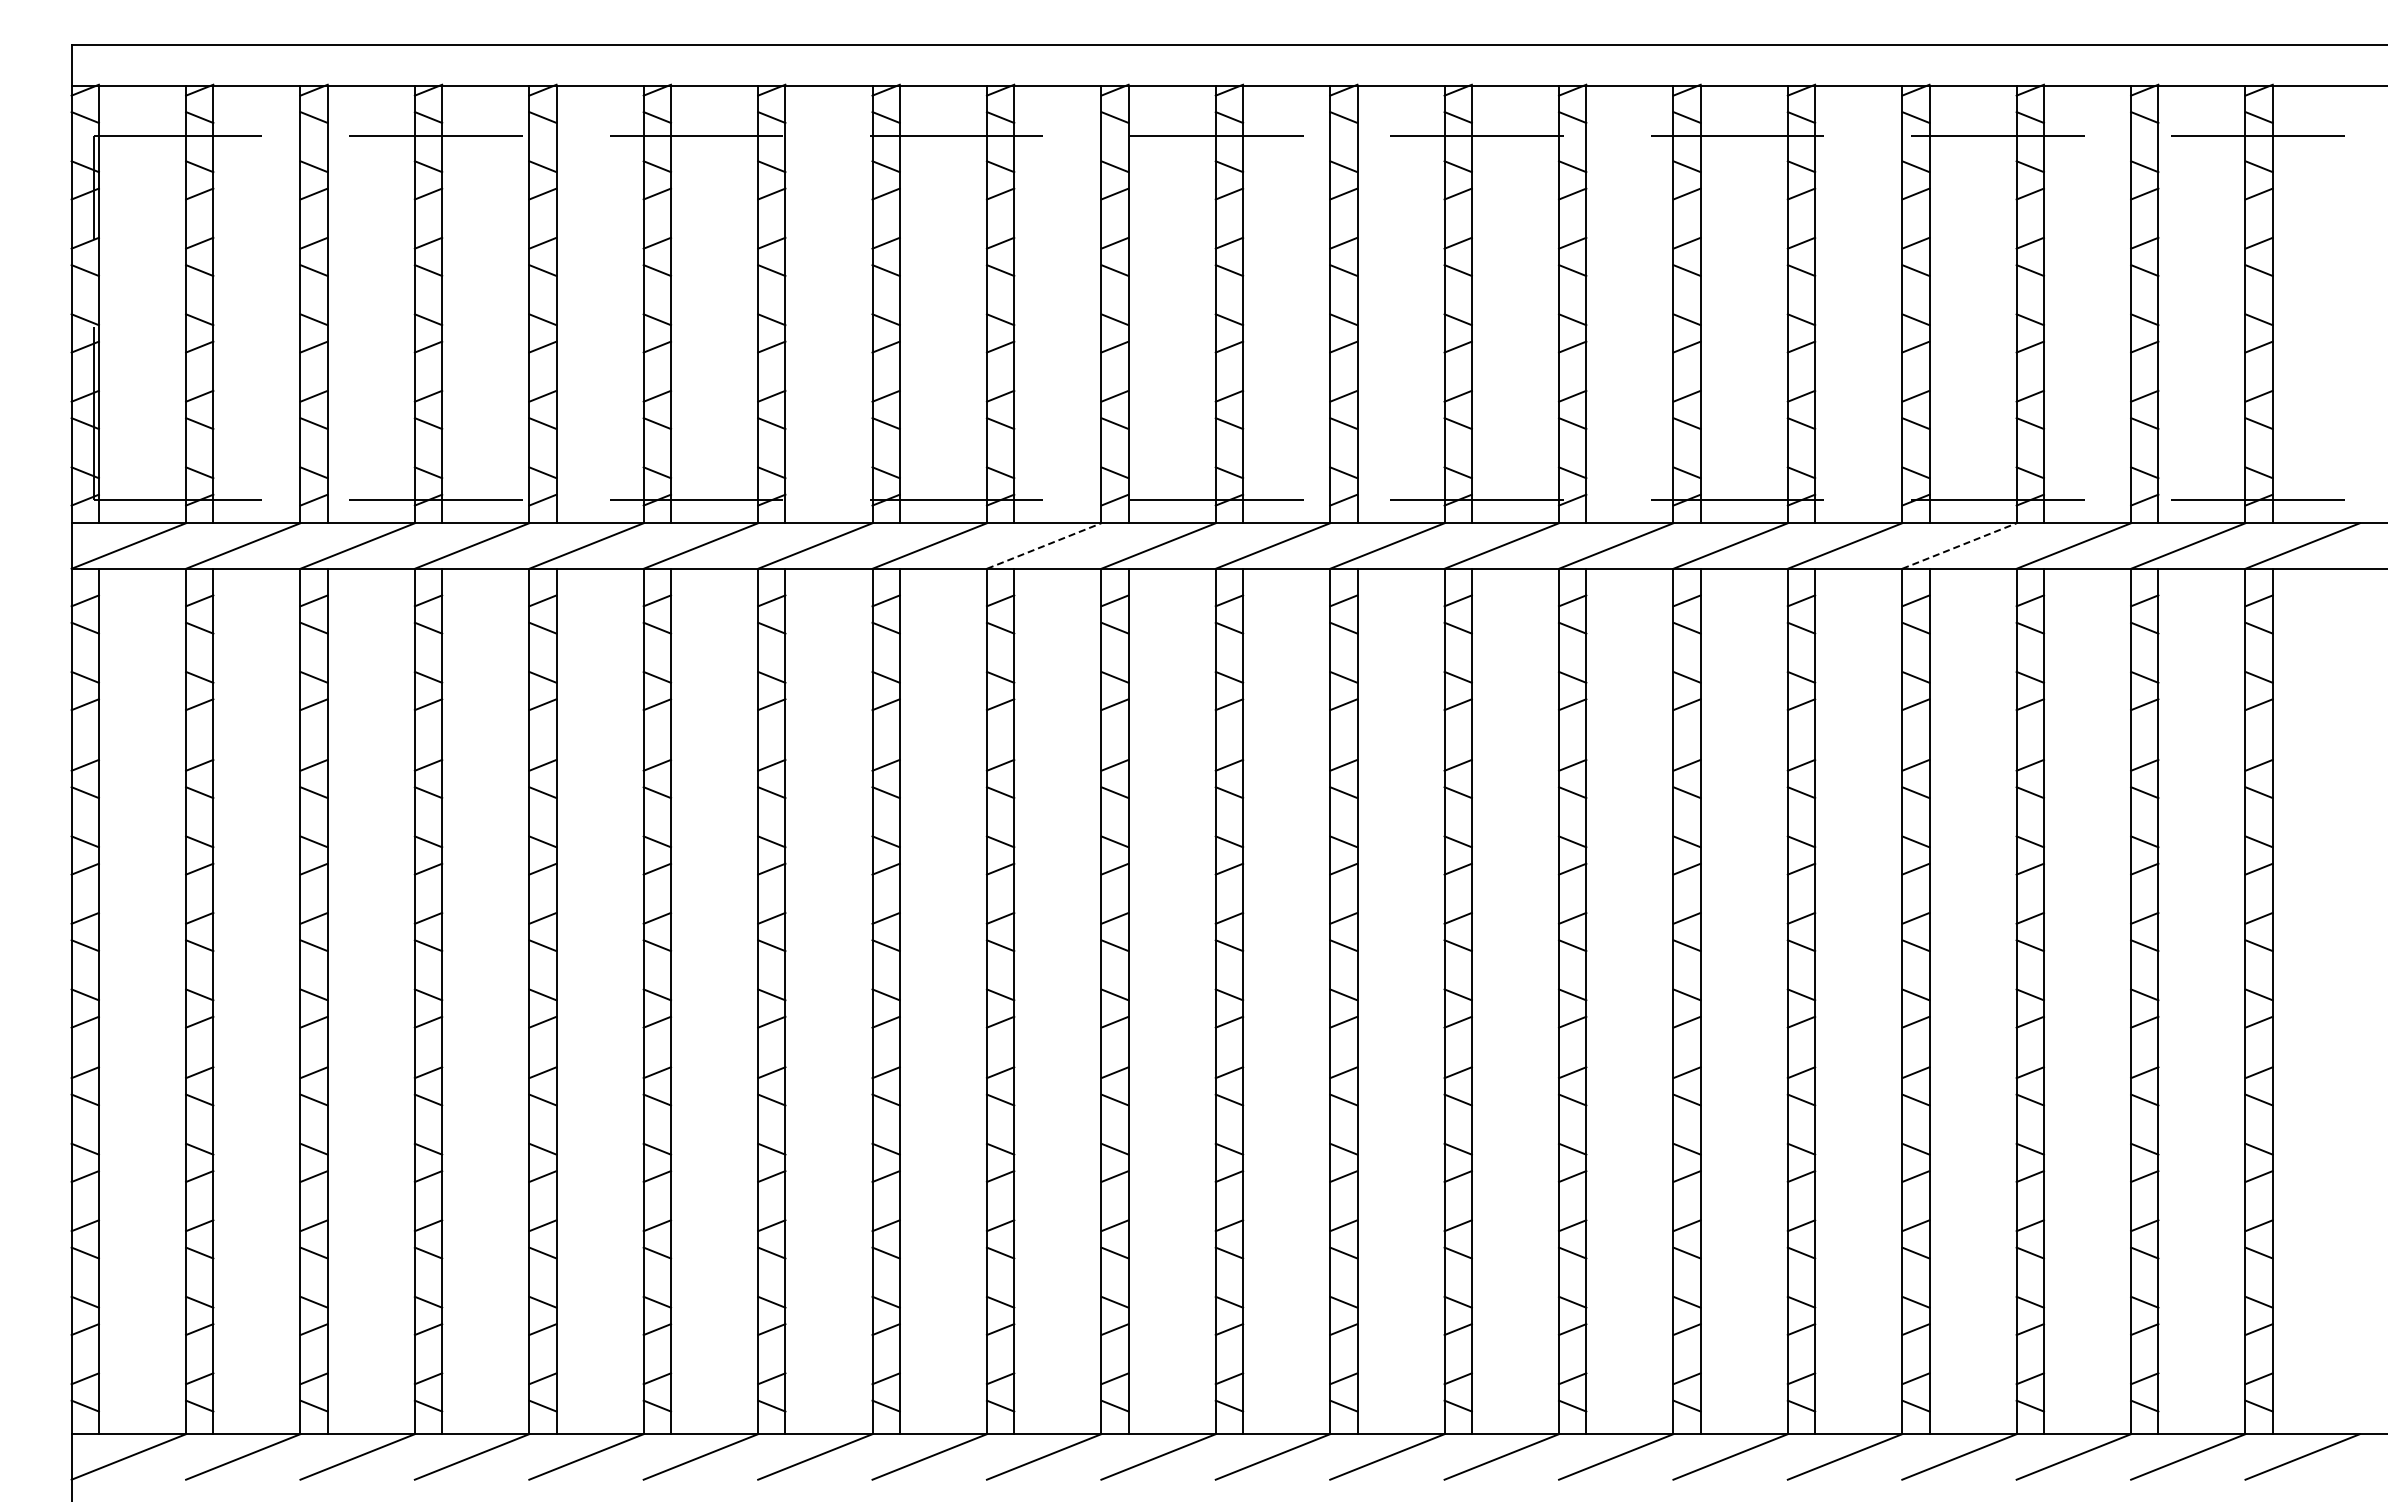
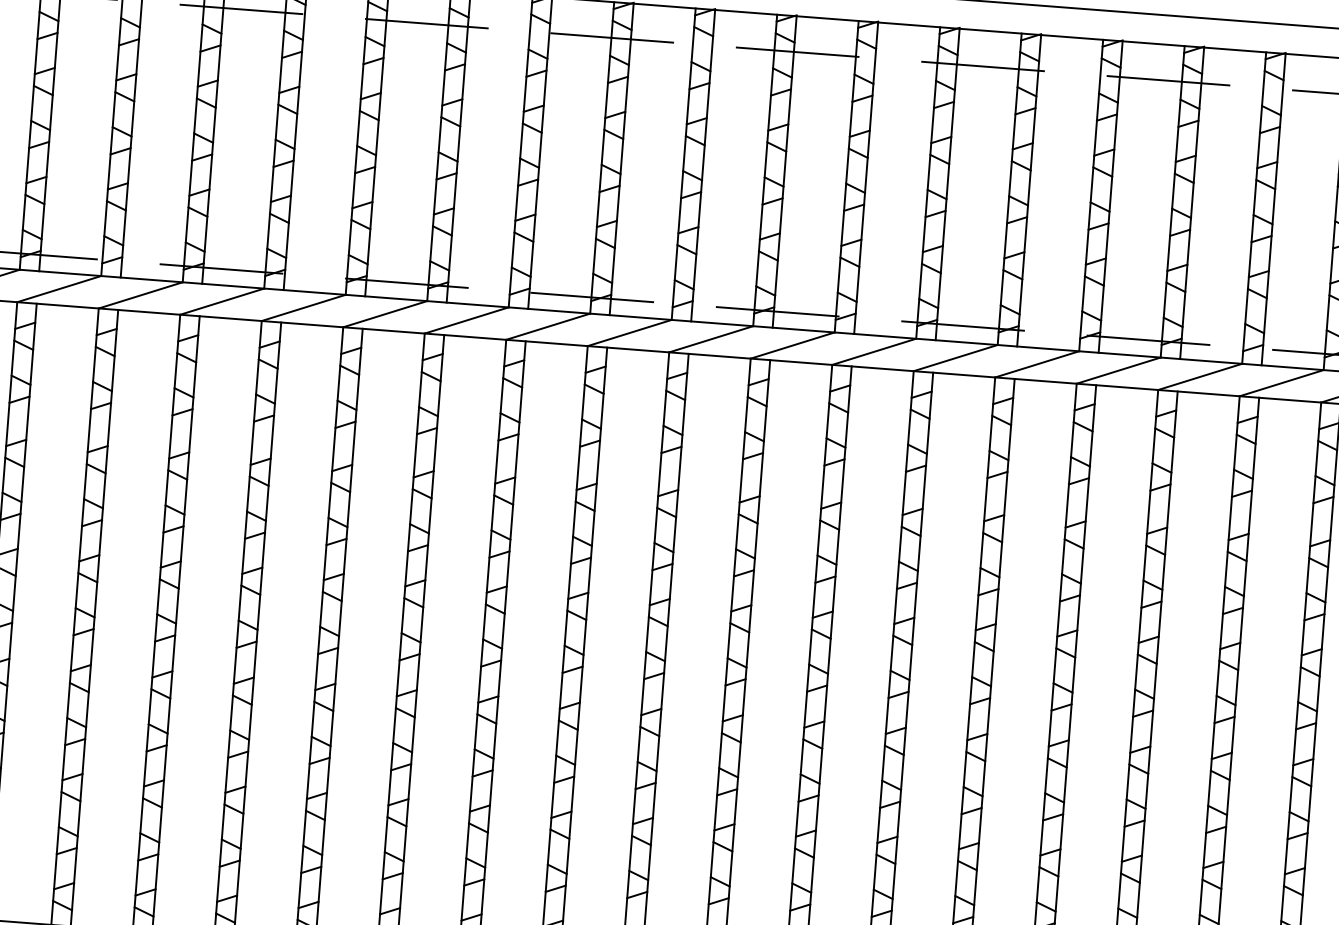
line: (1044, 546) -> (466, 320), dashed -> solid
line: (1959, 546) -> (1118, 370), dashed -> solid

